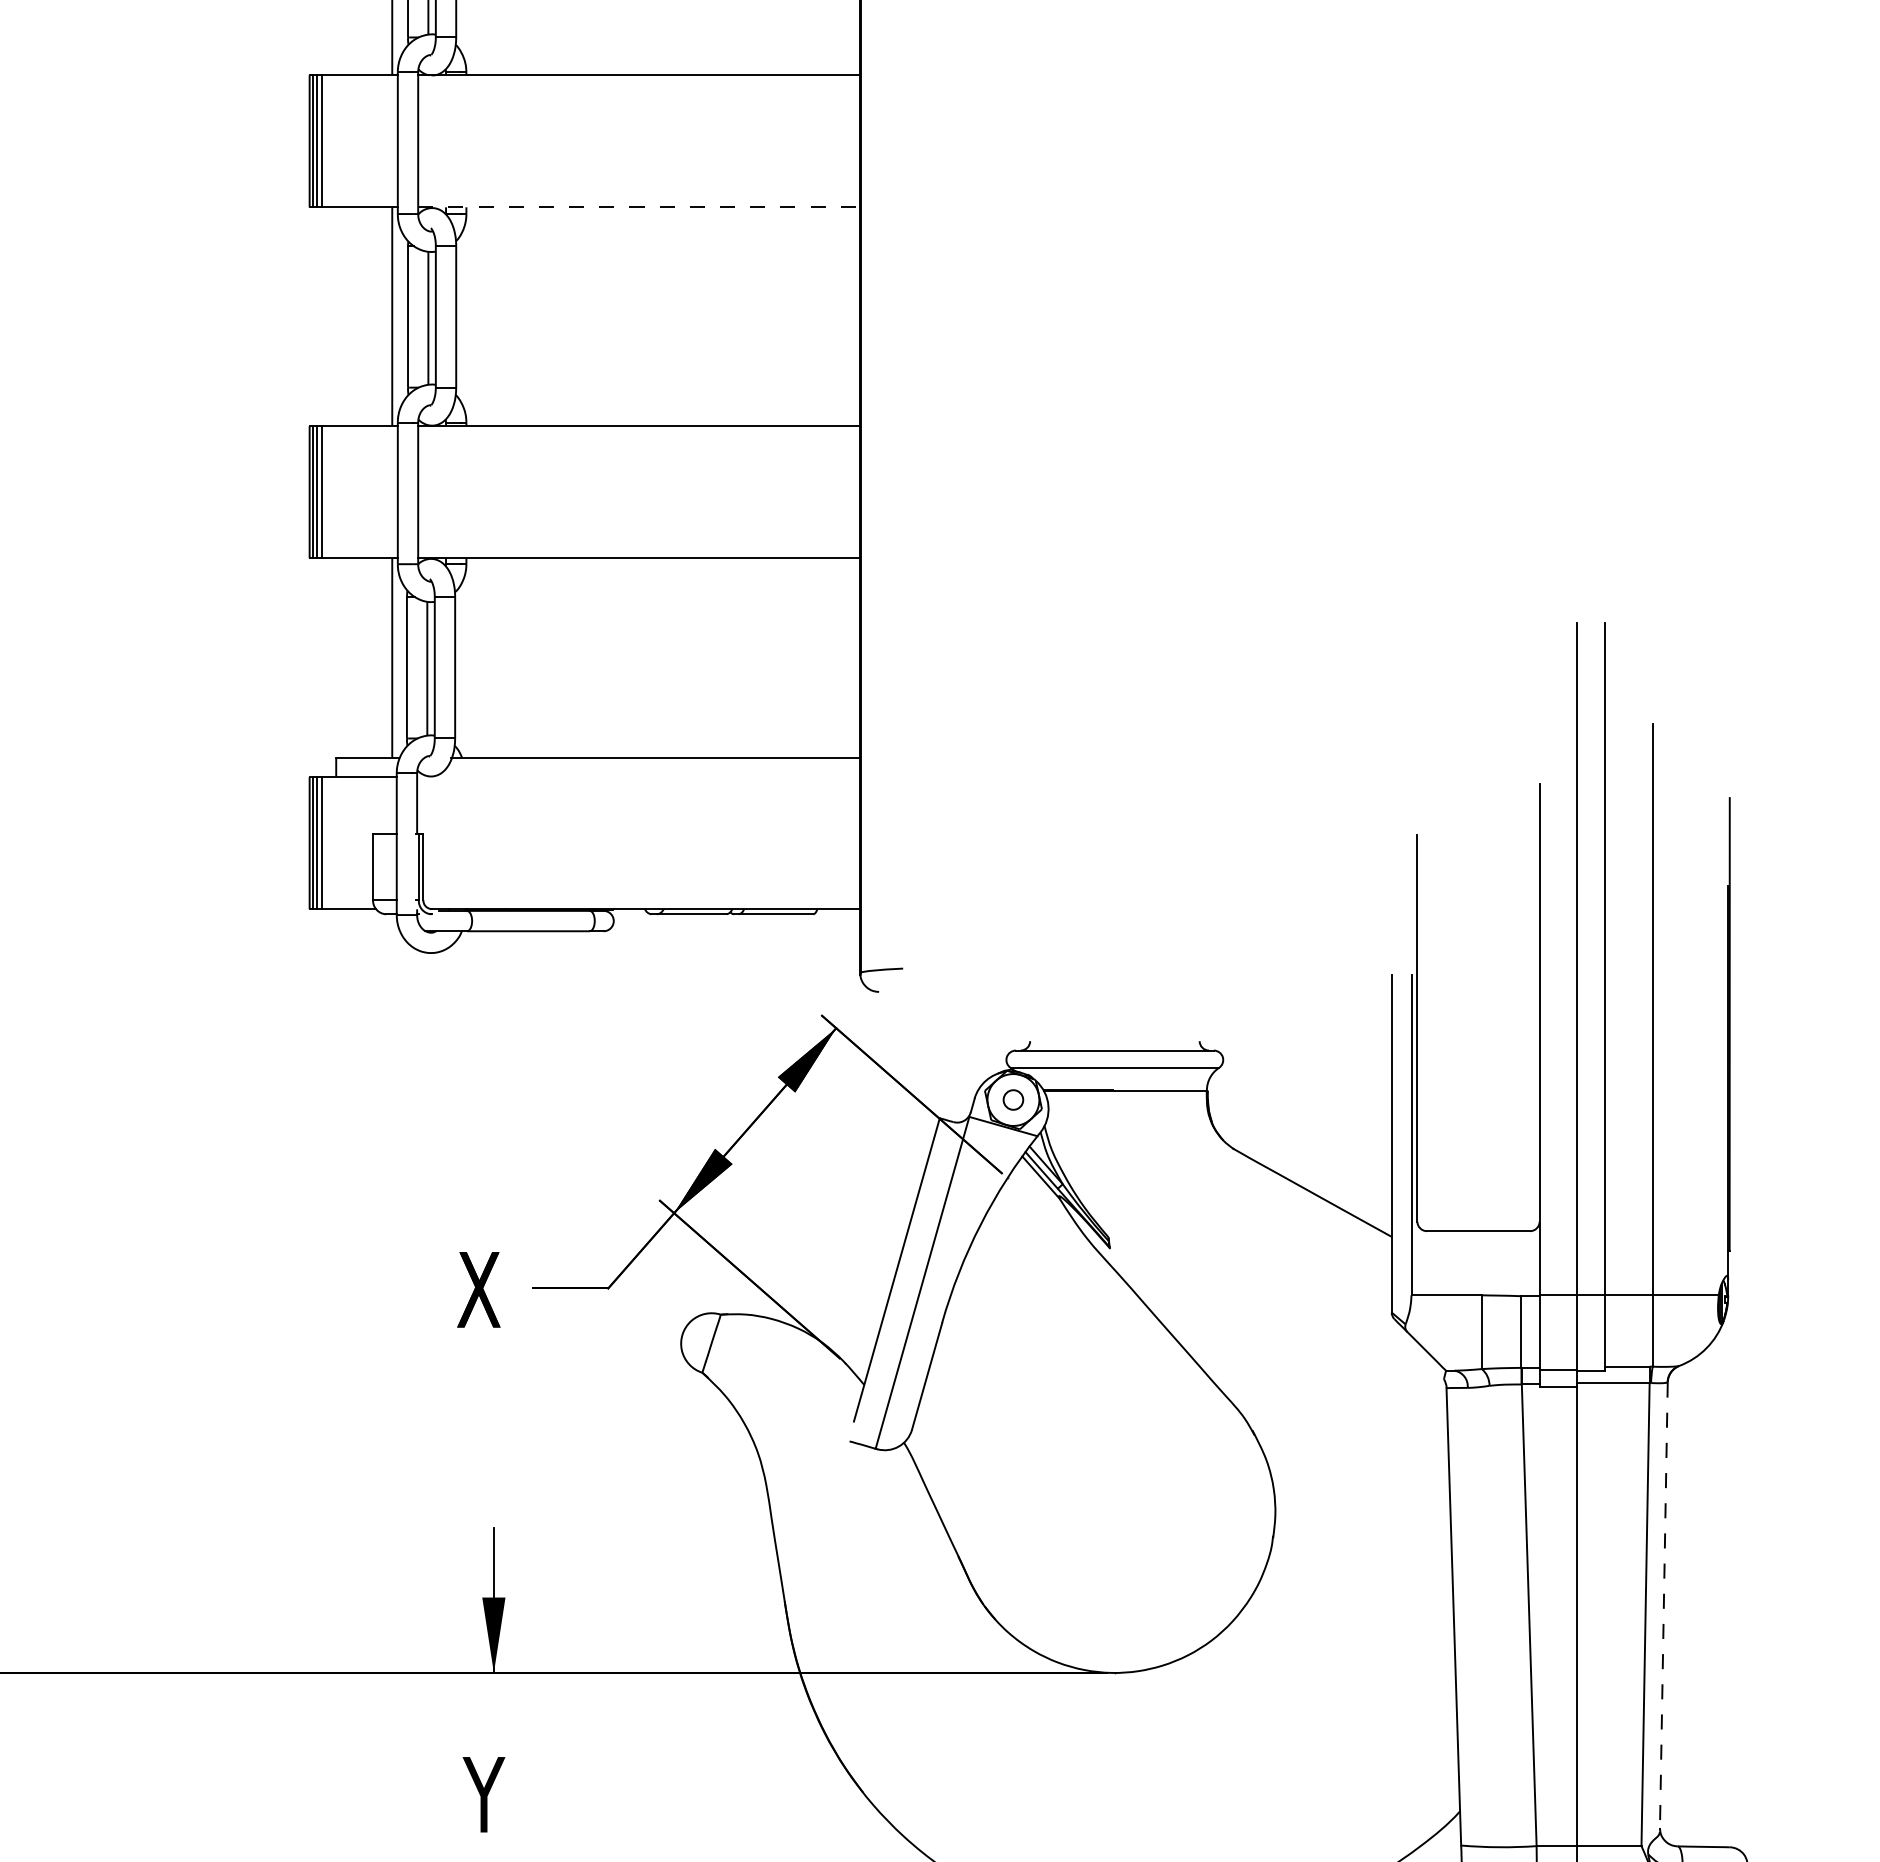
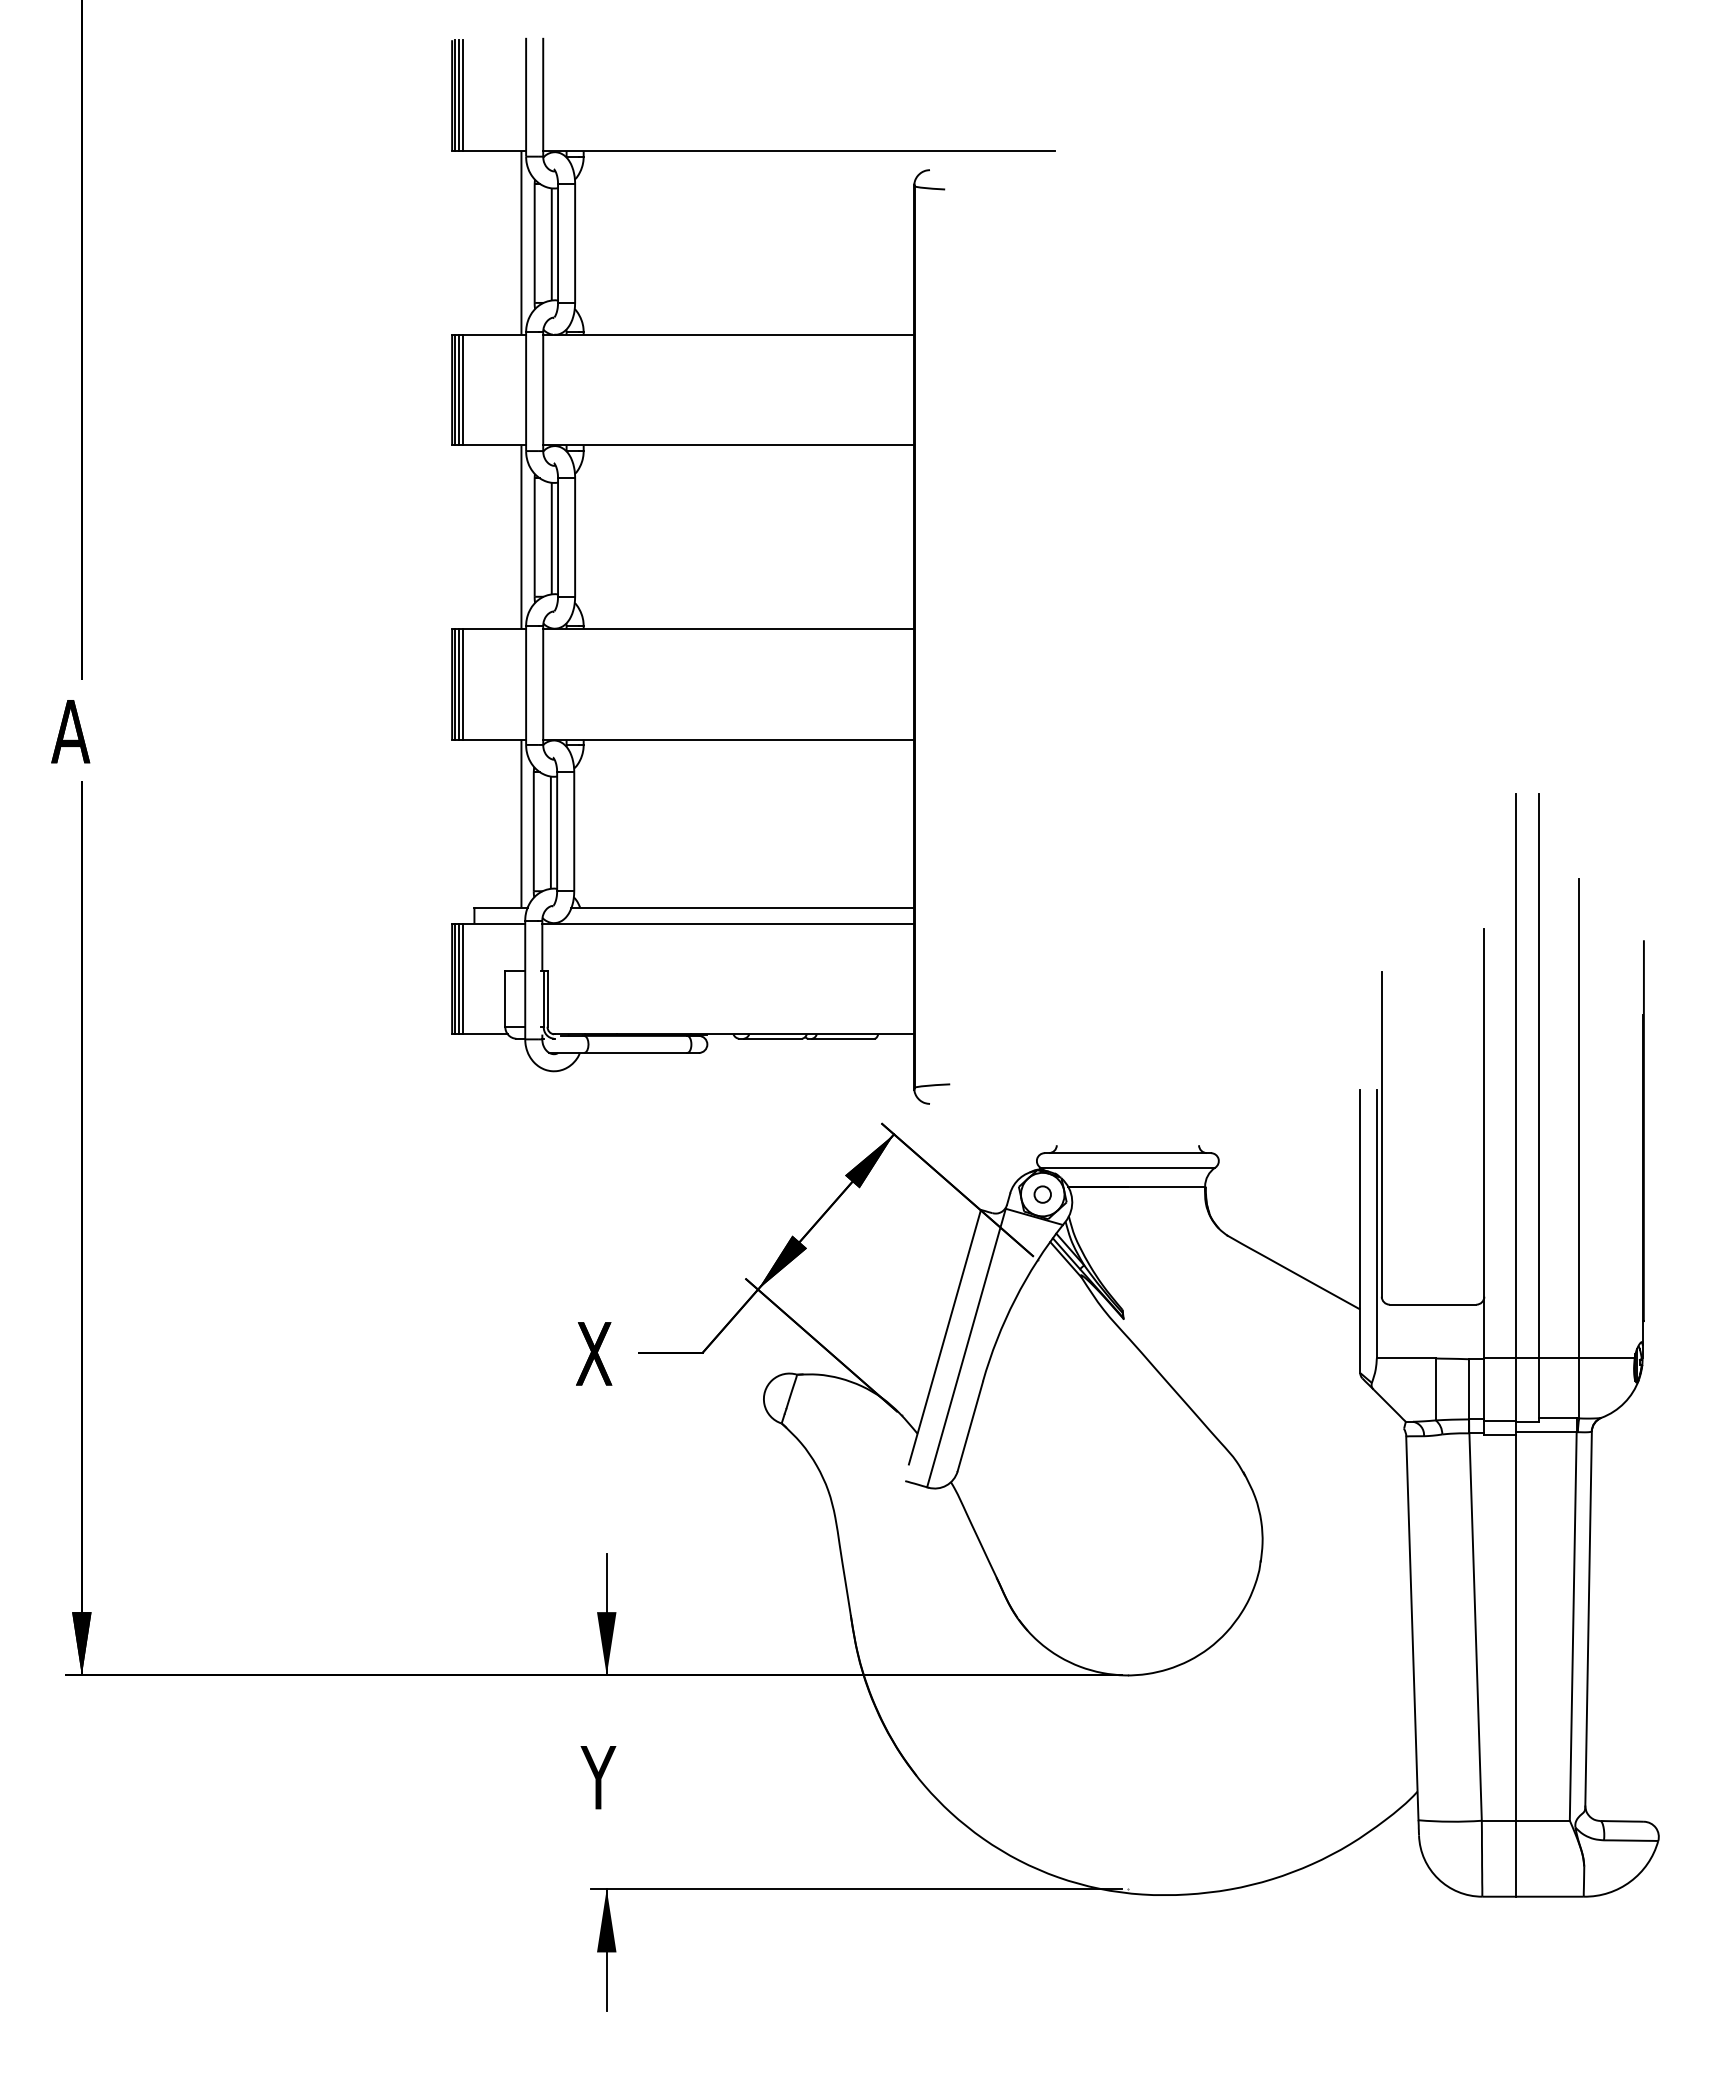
line: (638, 207) -> (728, 445), dashed -> solid
line: (638, 776) -> (728, 923), added
line: (1663, 1607) -> (1588, 1620), dashed -> solid

